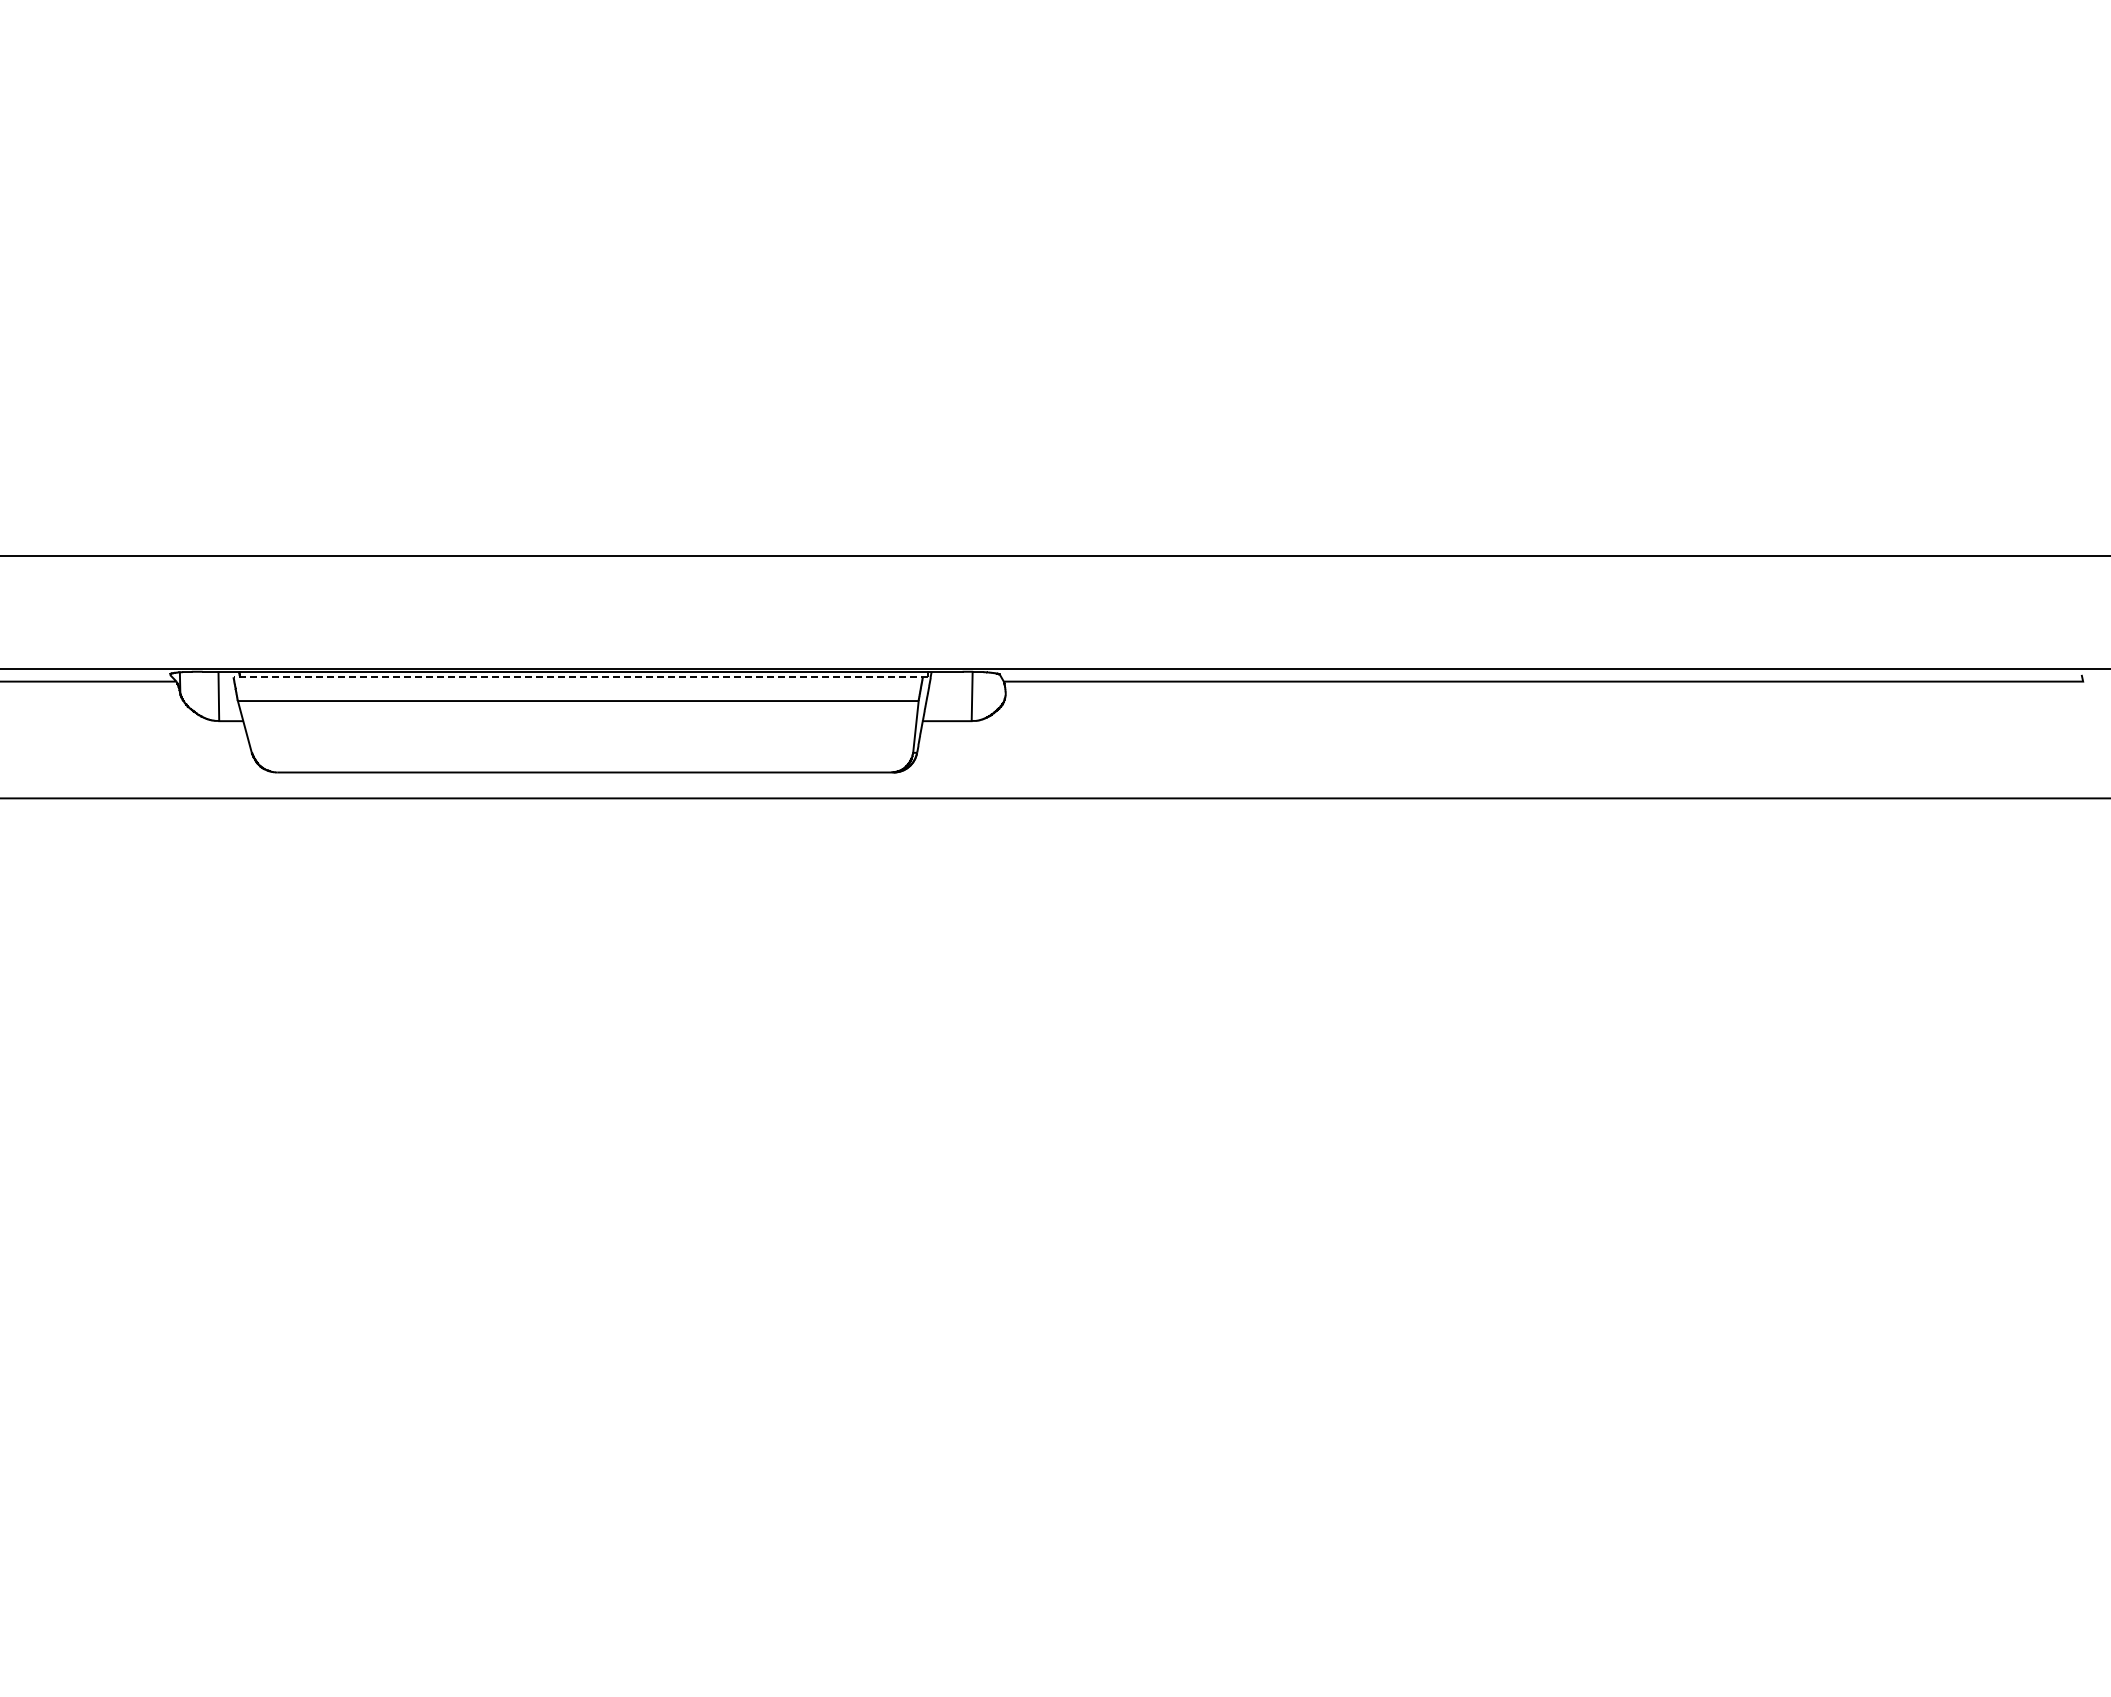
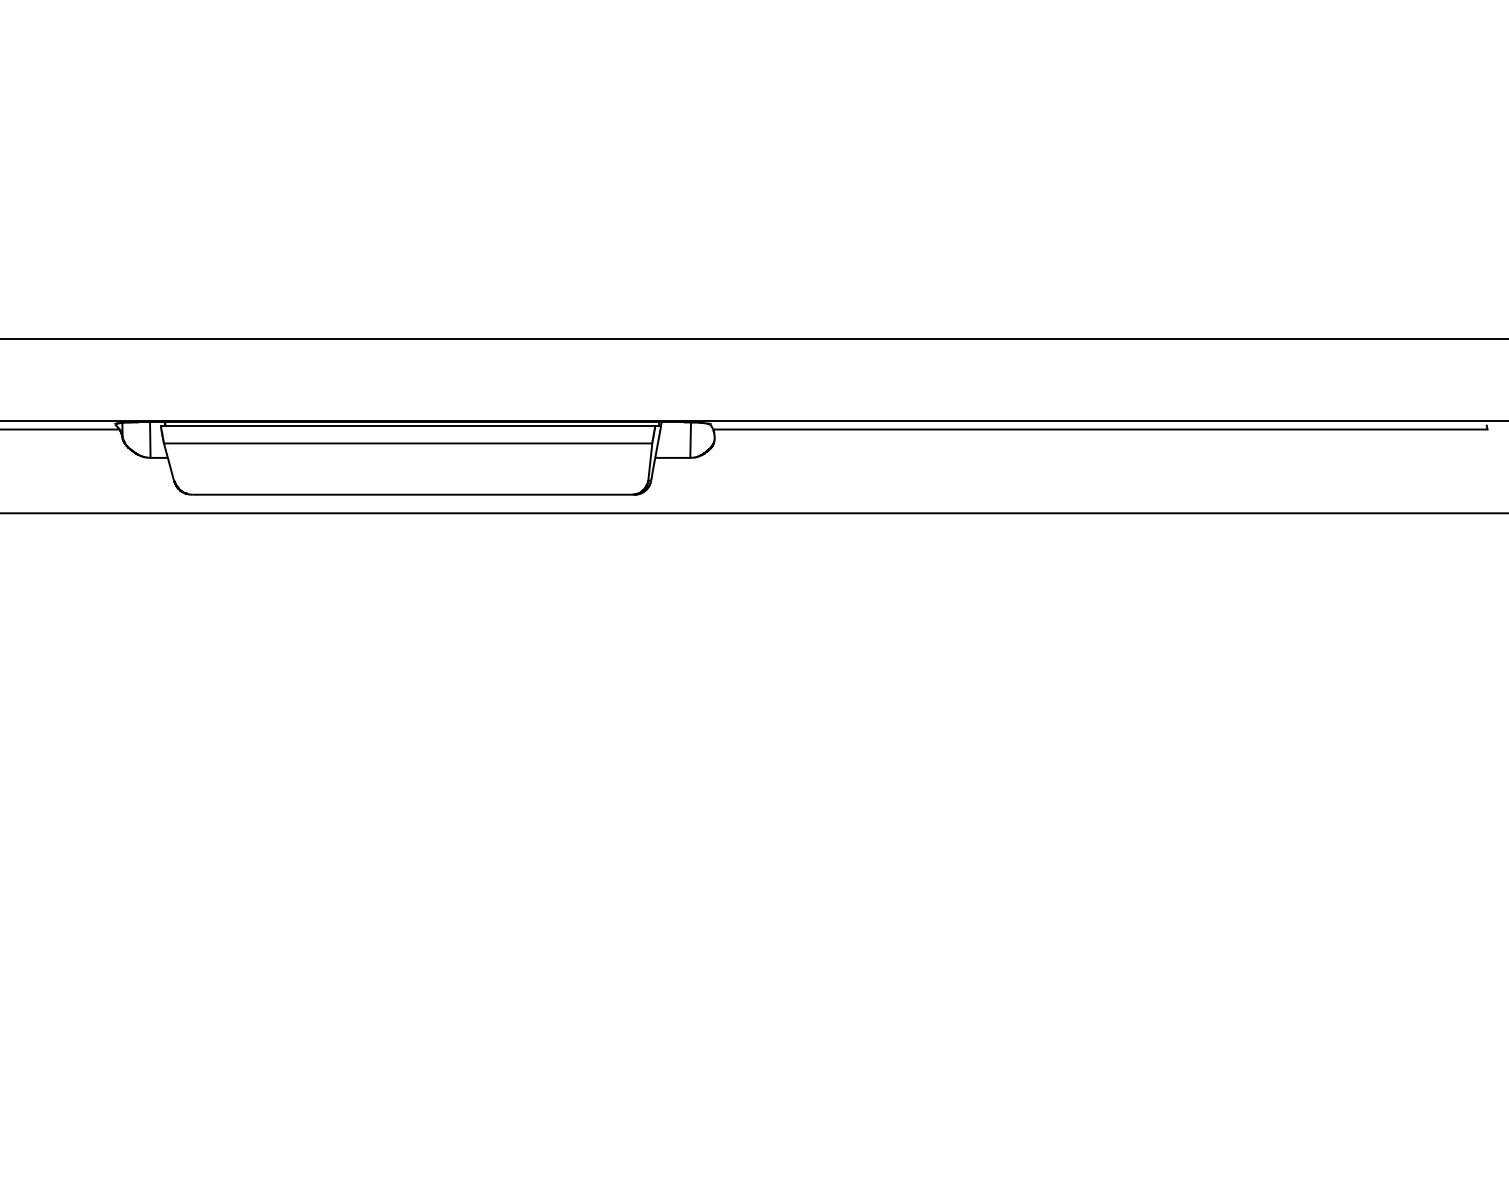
line: (580, 677) -> (409, 426), dashed -> solid

